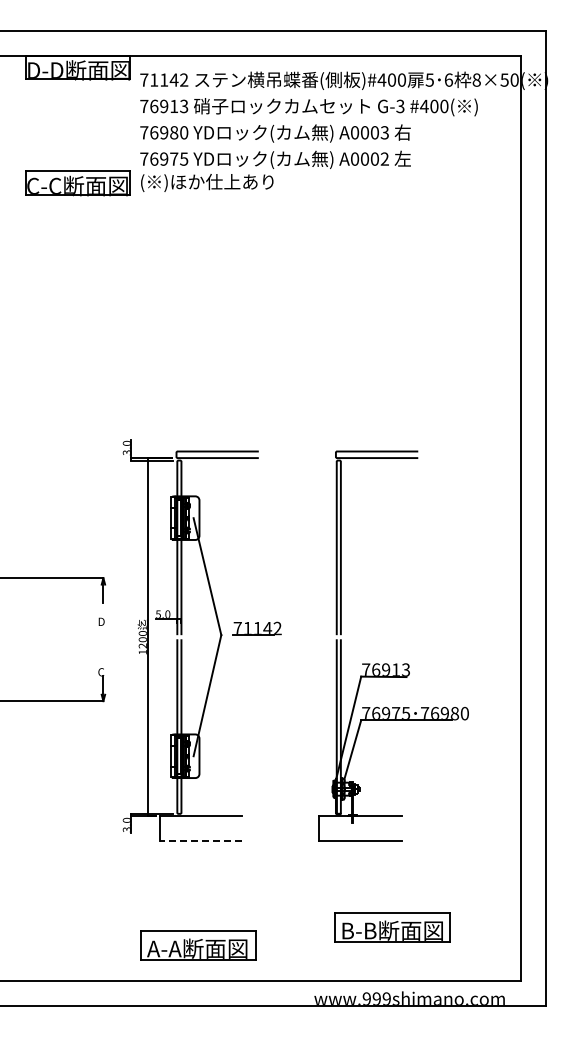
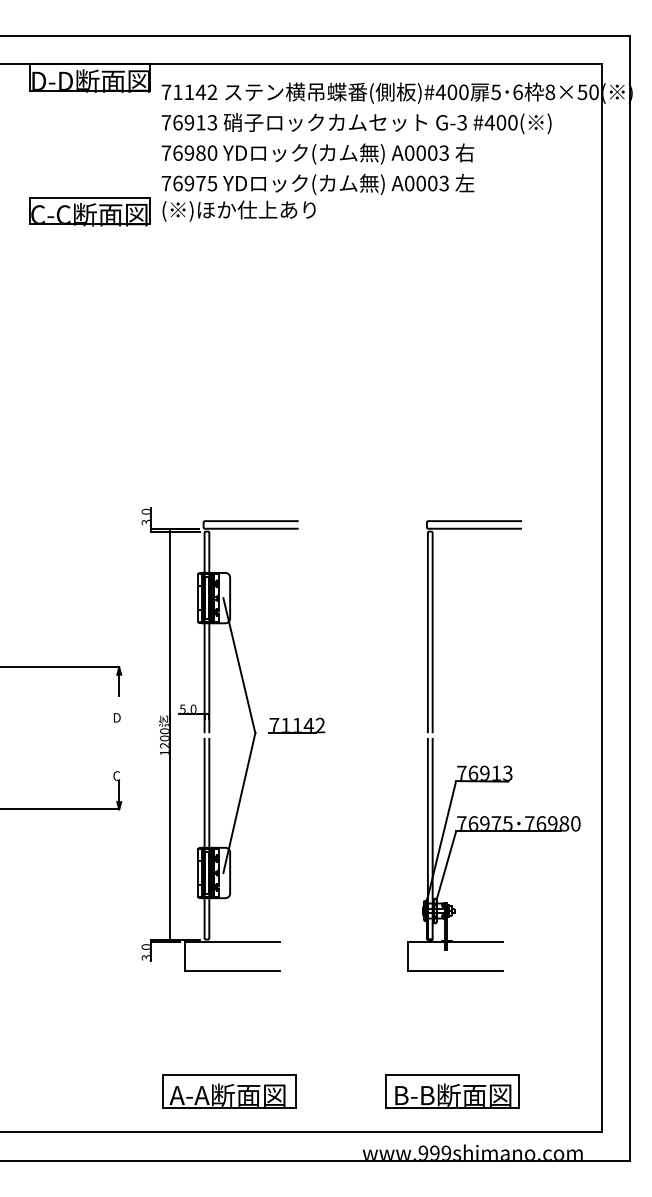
text: (384, 159) -> (443, 183), A0002 -> A0003
part: (395, 663) -> (495, 765), moved
line: (200, 841) -> (231, 971), dashed -> solid
part: (392, 927) -> (453, 1091), moved

